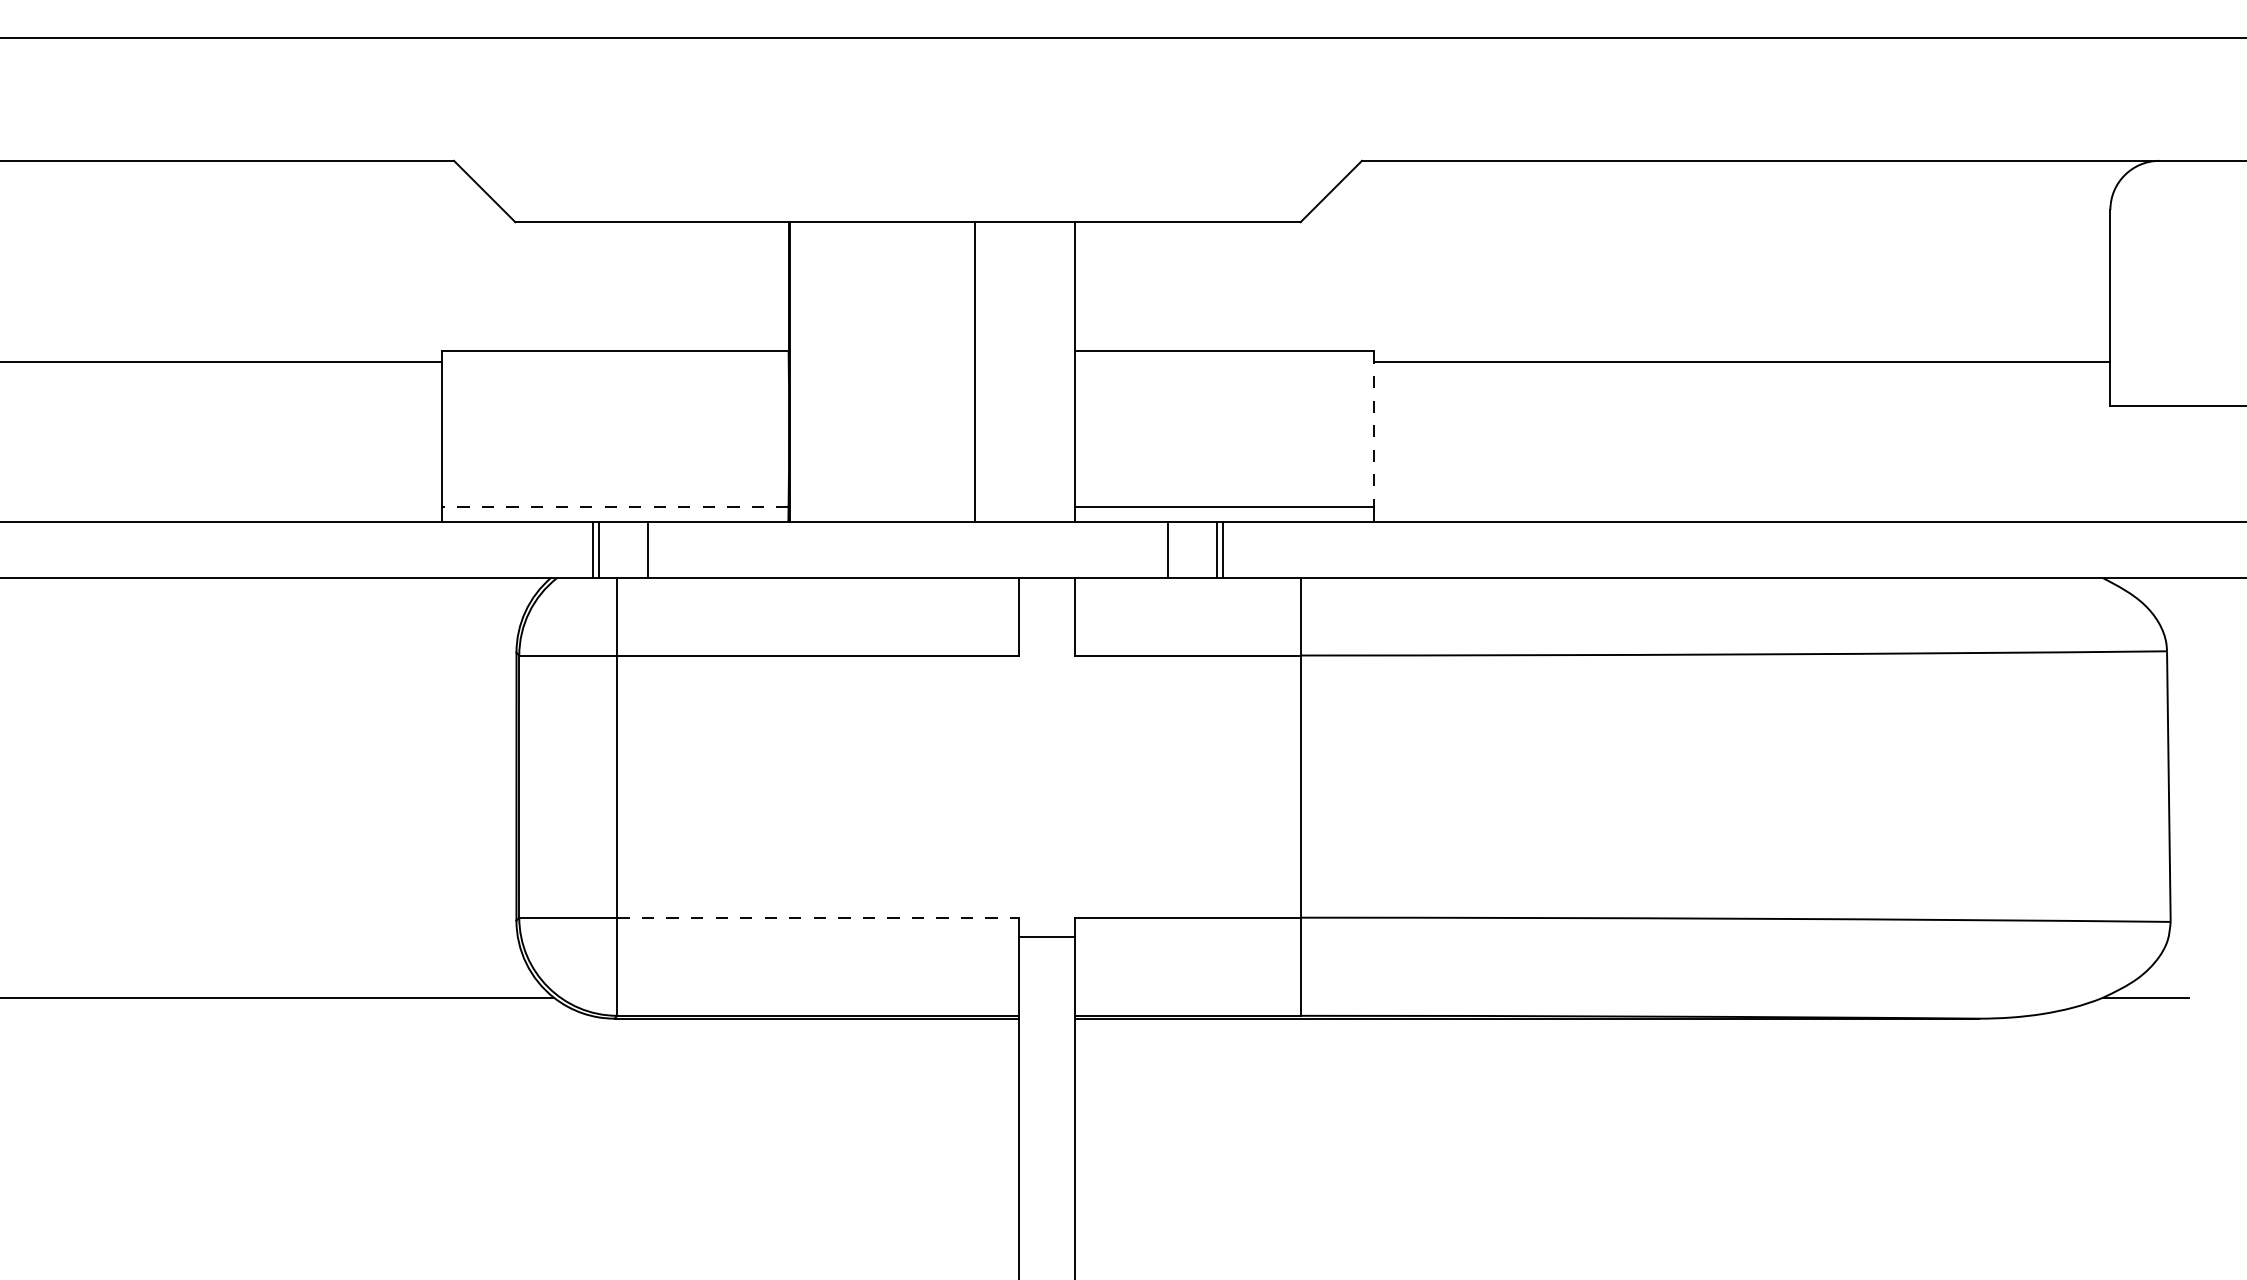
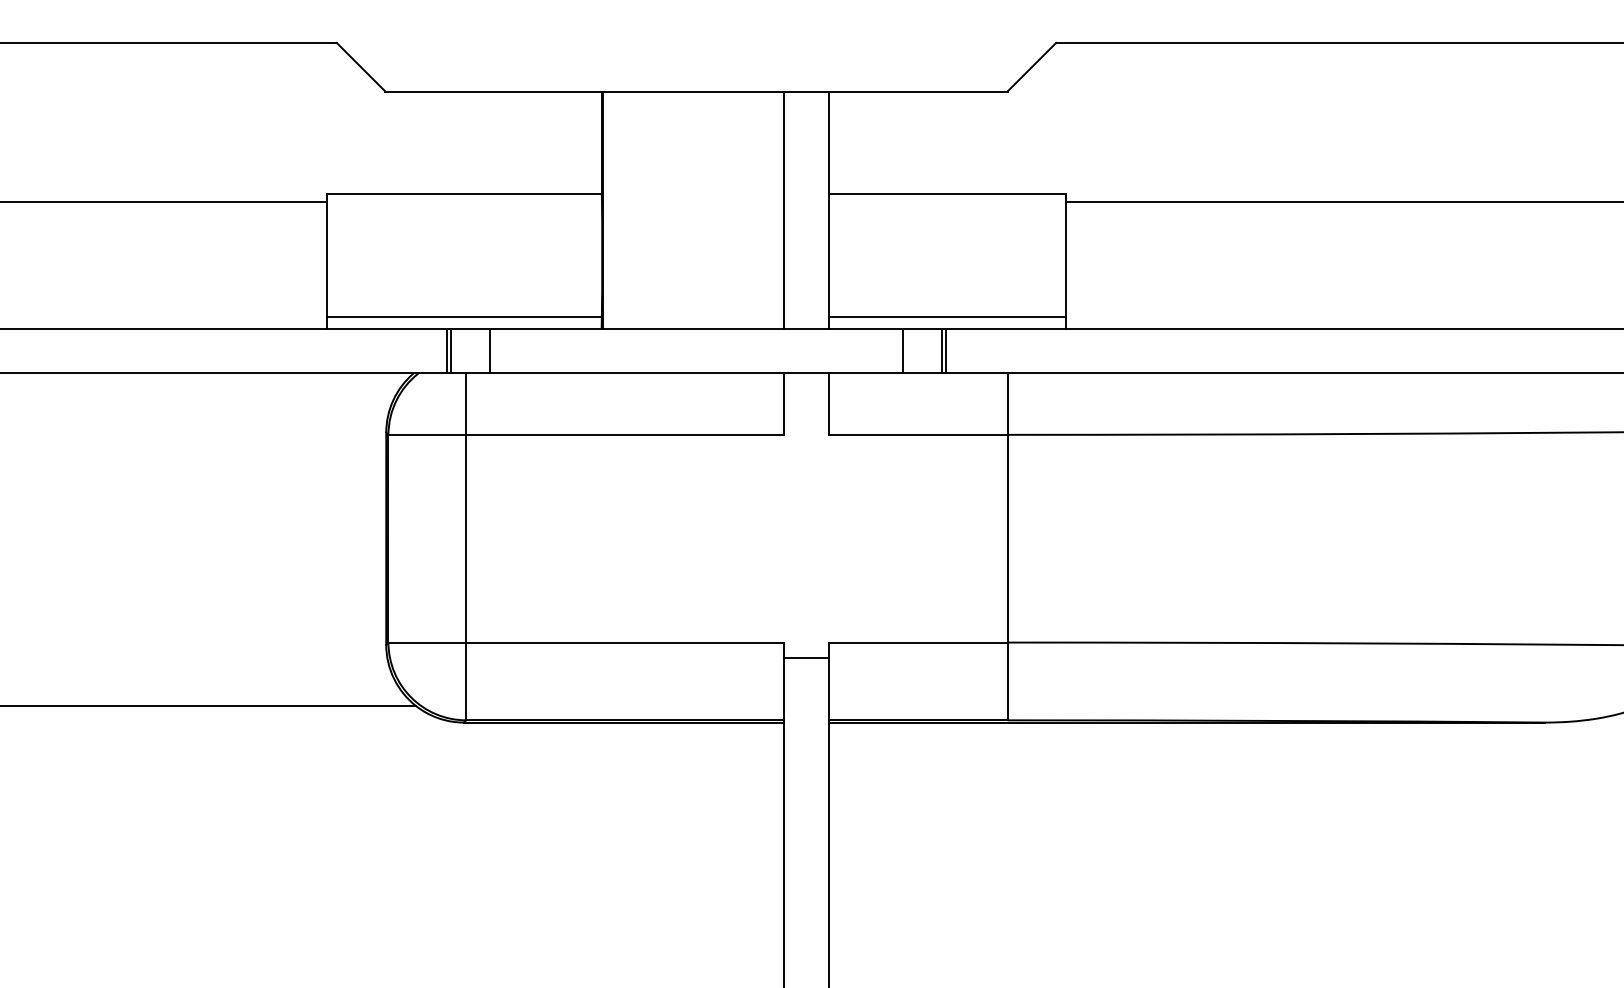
line: (974, 371) -> (784, 209), moved
line: (1374, 428) -> (1066, 254), dashed -> solid
line: (614, 506) -> (463, 316), dashed -> solid
line: (818, 917) -> (625, 642), dashed -> solid

